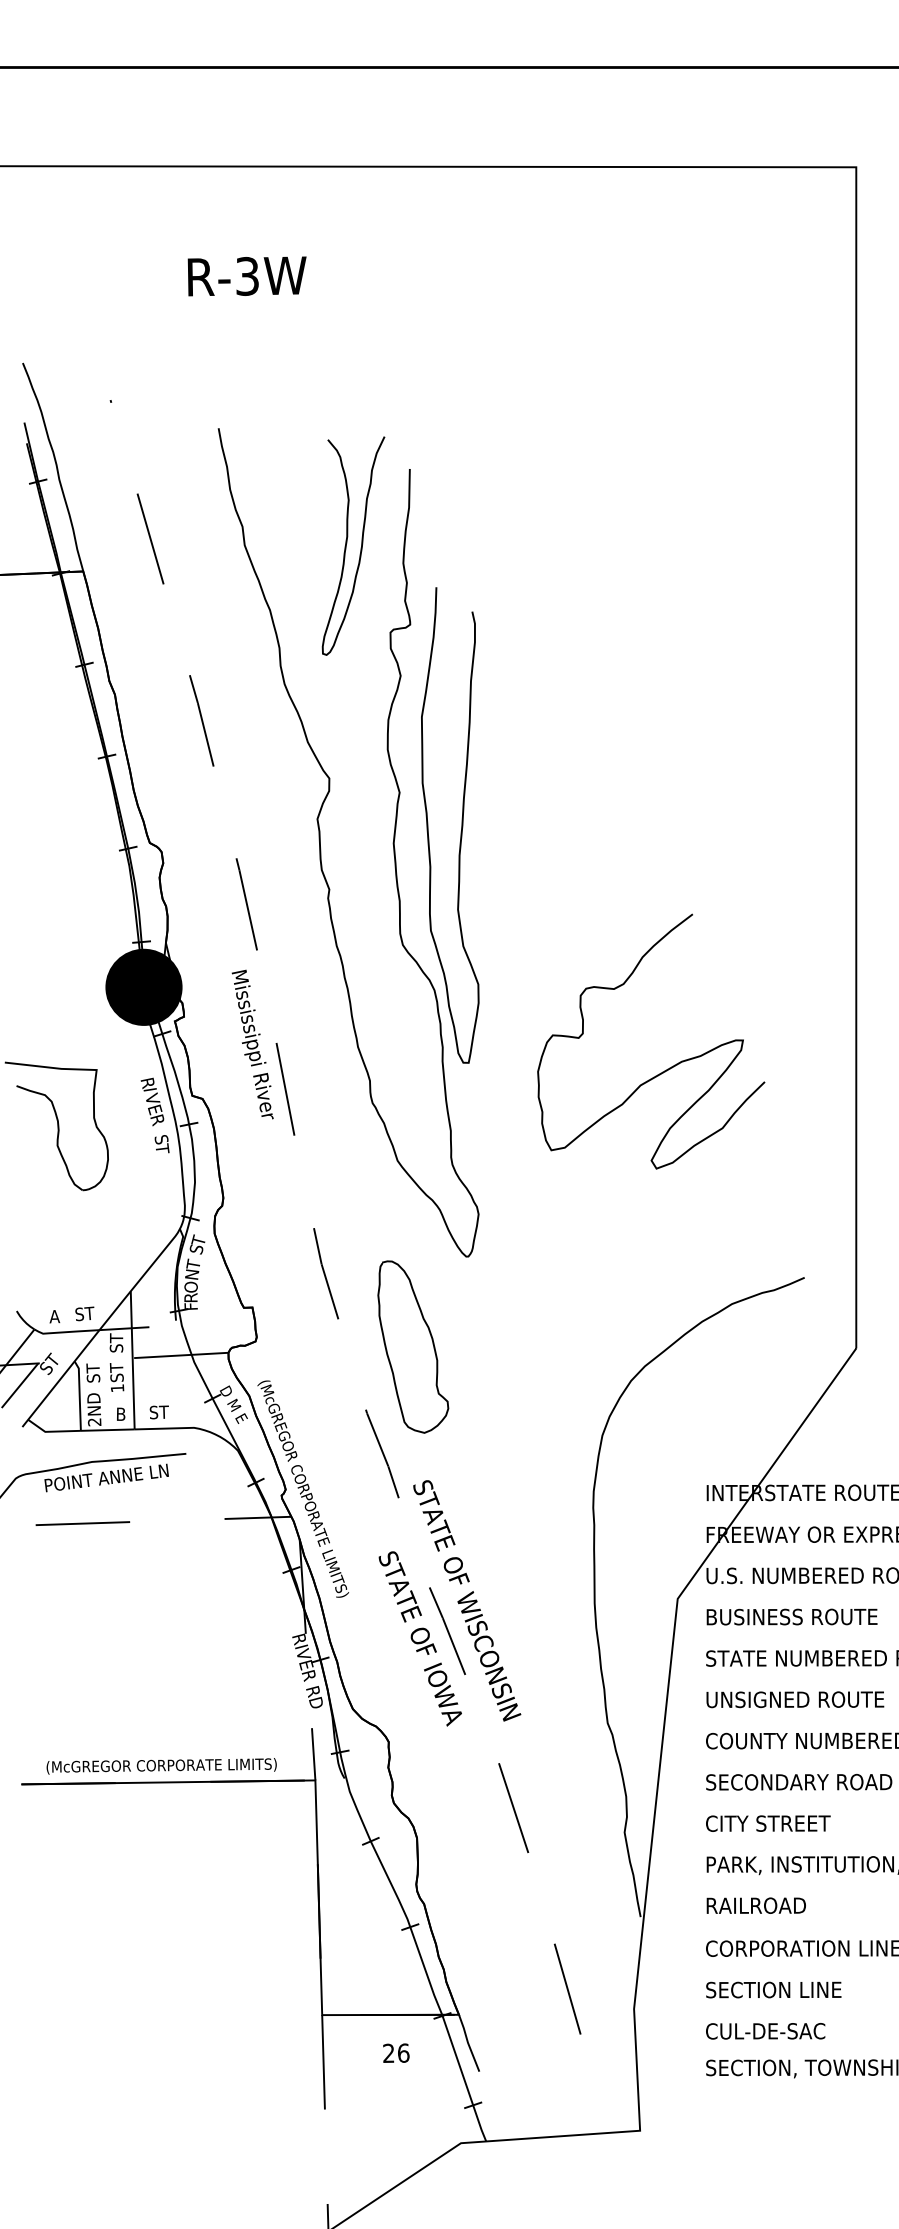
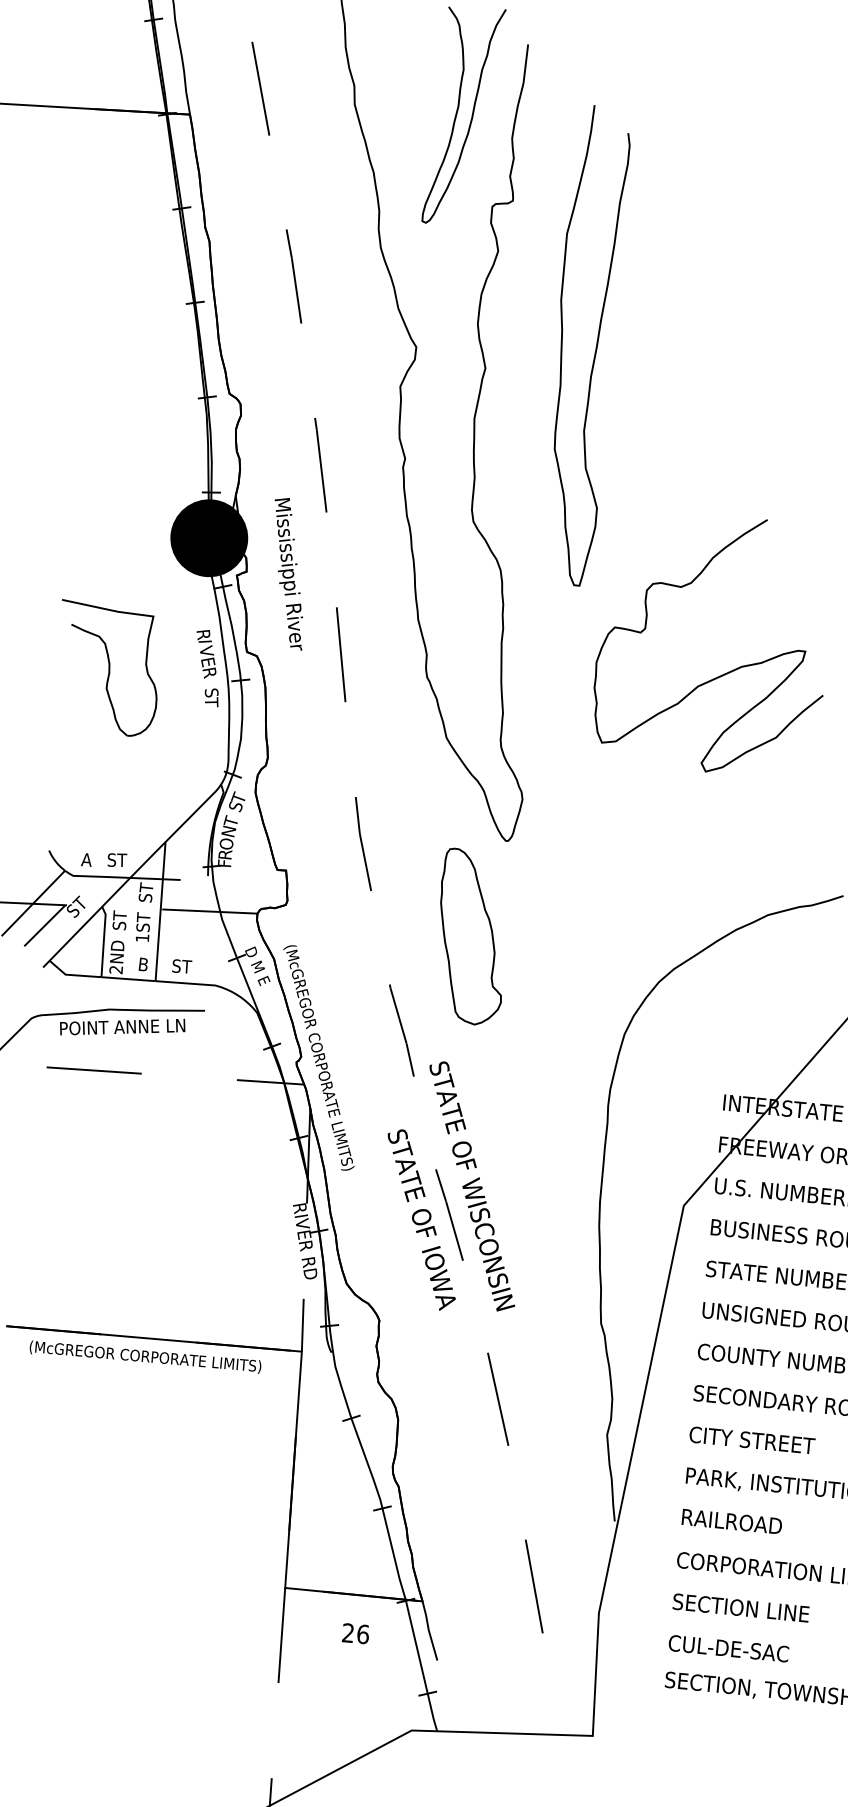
curve: (461, 825) -> (595, 346), moved
text: (252, 1044) -> (288, 573), moved
curve: (431, 1340) -> (490, 932), moved
text: (161, 1766) -> (145, 1357), moved

